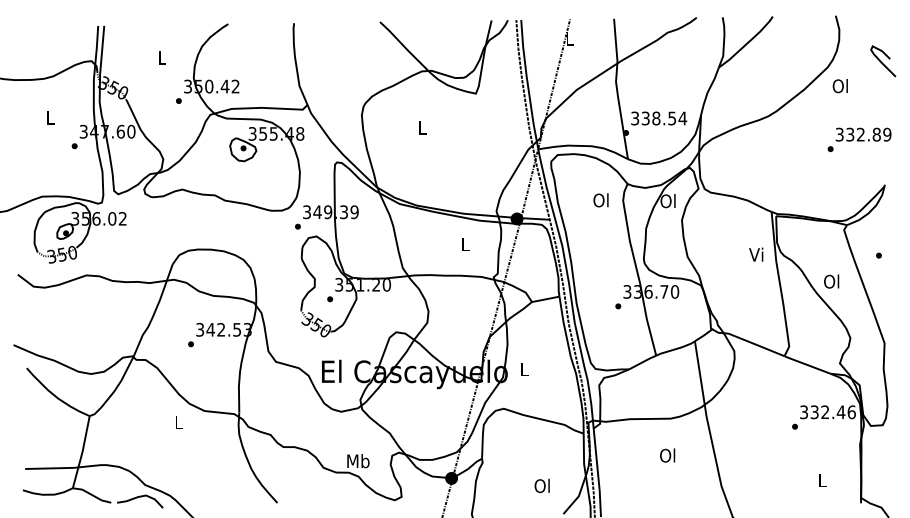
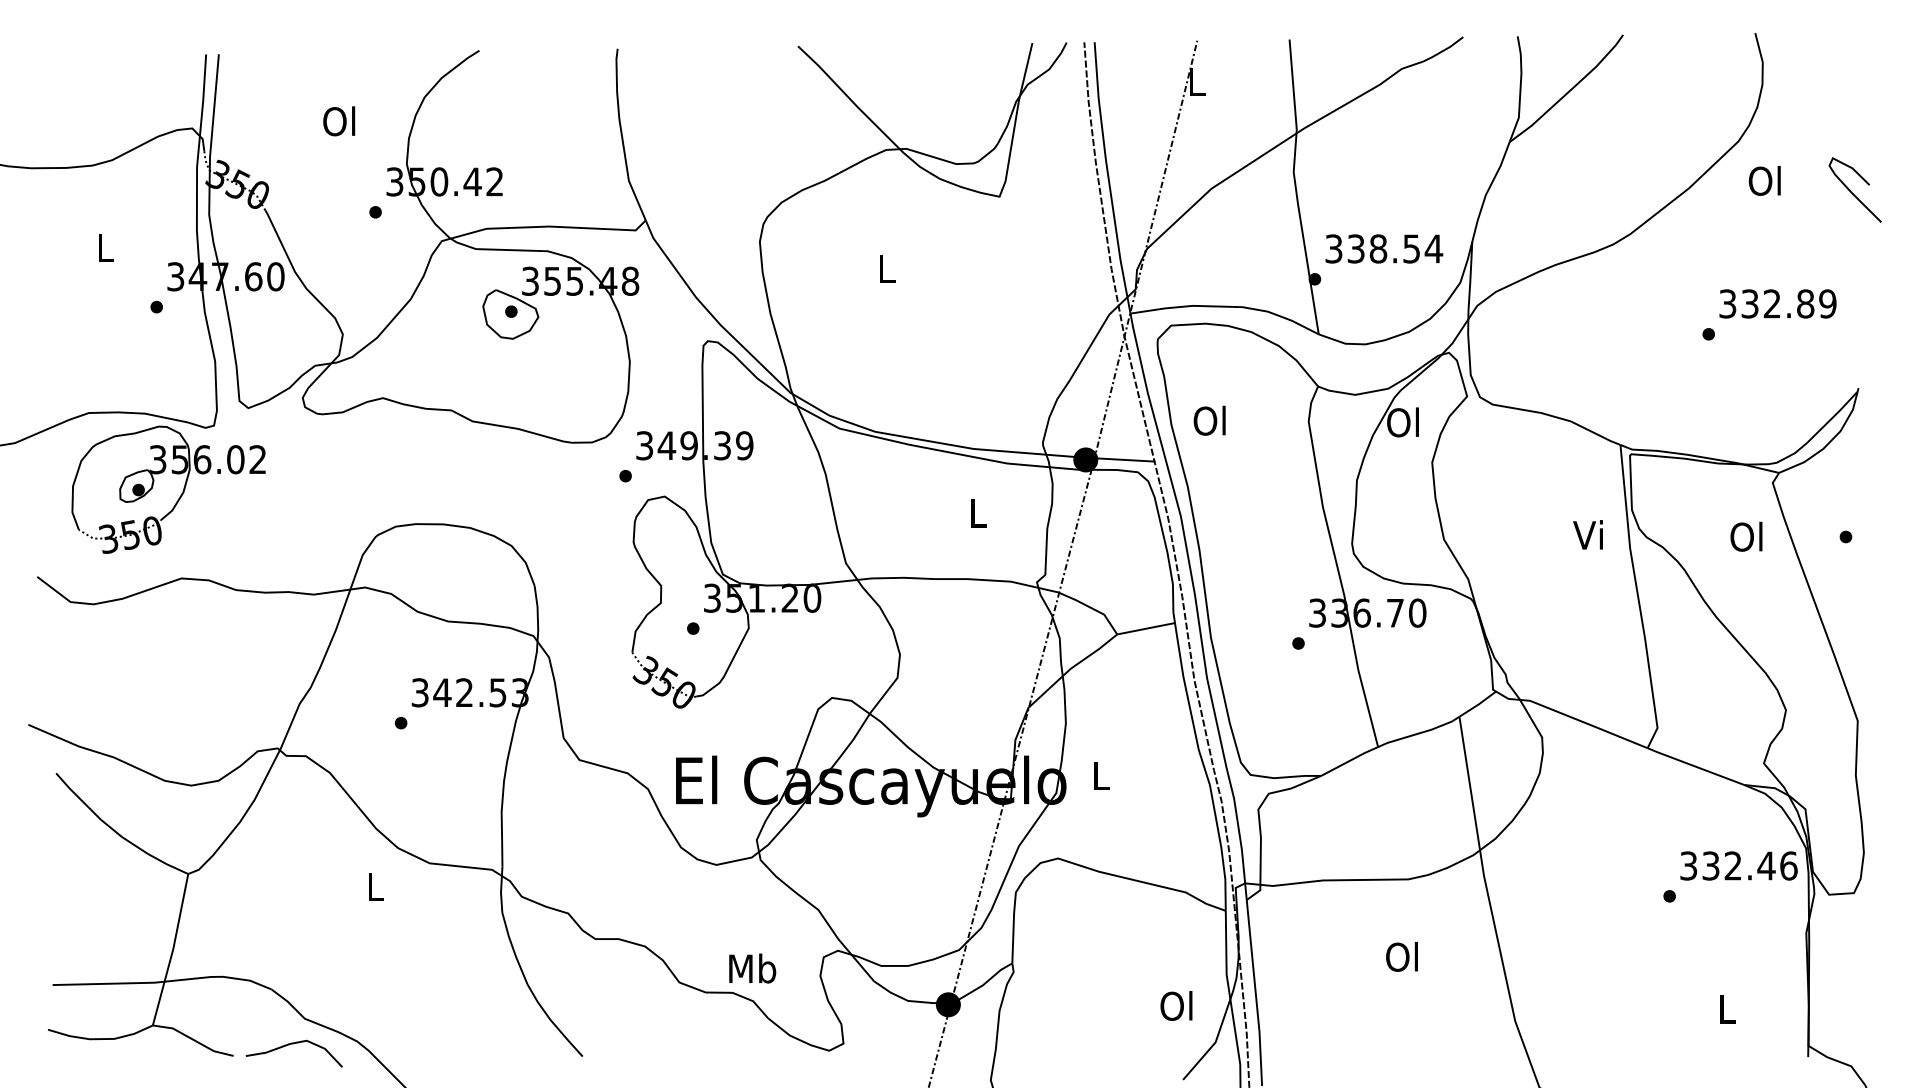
text: (161, 57) -> (339, 120), L -> Ol
curve: (882, 62) -> (1853, 192), moved
text: (859, 139) -> (1769, 314), moved
text: (600, 200) -> (1208, 421), moved
text: (831, 281) -> (1746, 536), moved
text: (541, 485) -> (1174, 1005), moved

